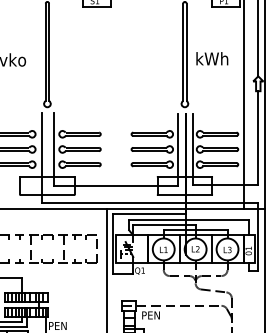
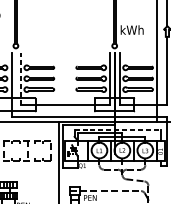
text: (212, 58) -> (132, 29), moved
line: (53, 148) -> (20, 78), solid -> dashed
line: (189, 220) -> (117, 129), solid -> dashed

